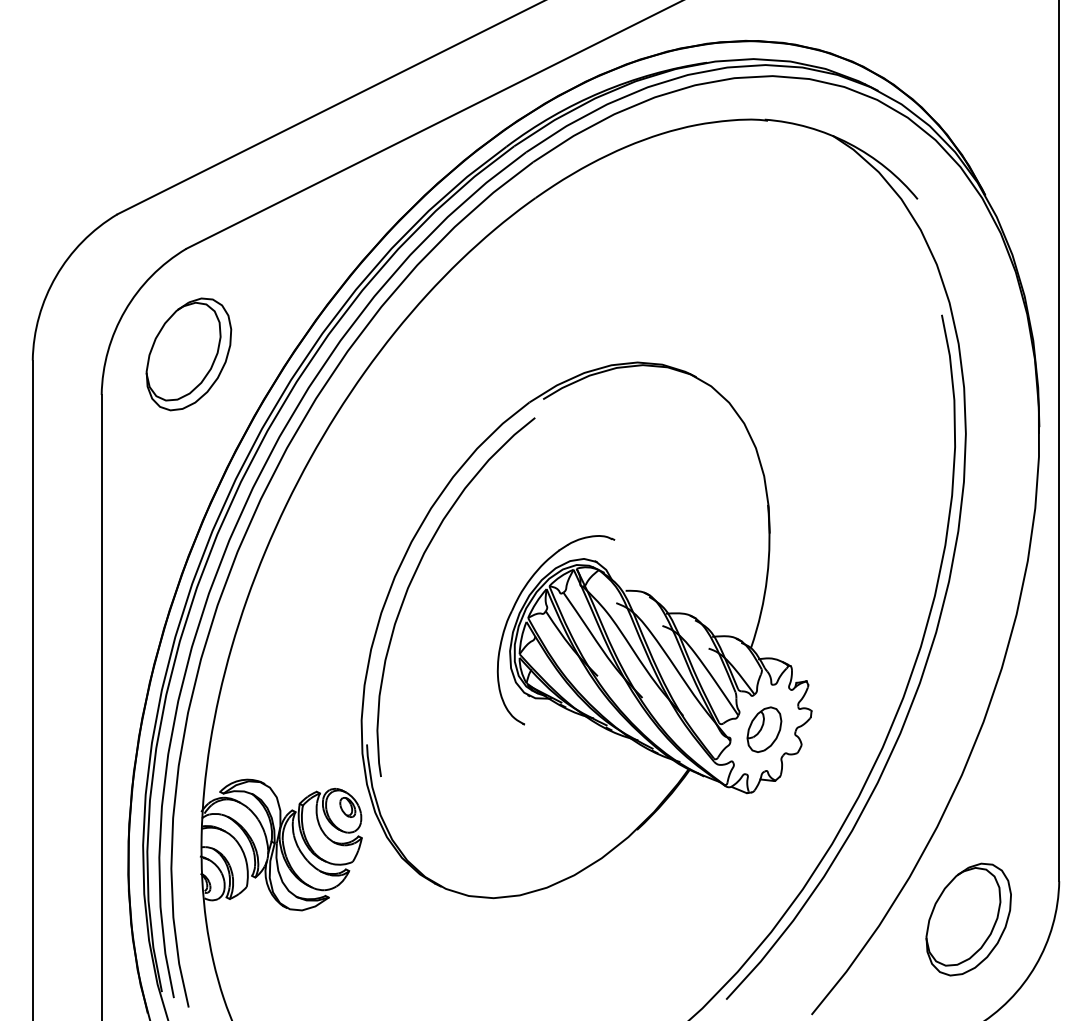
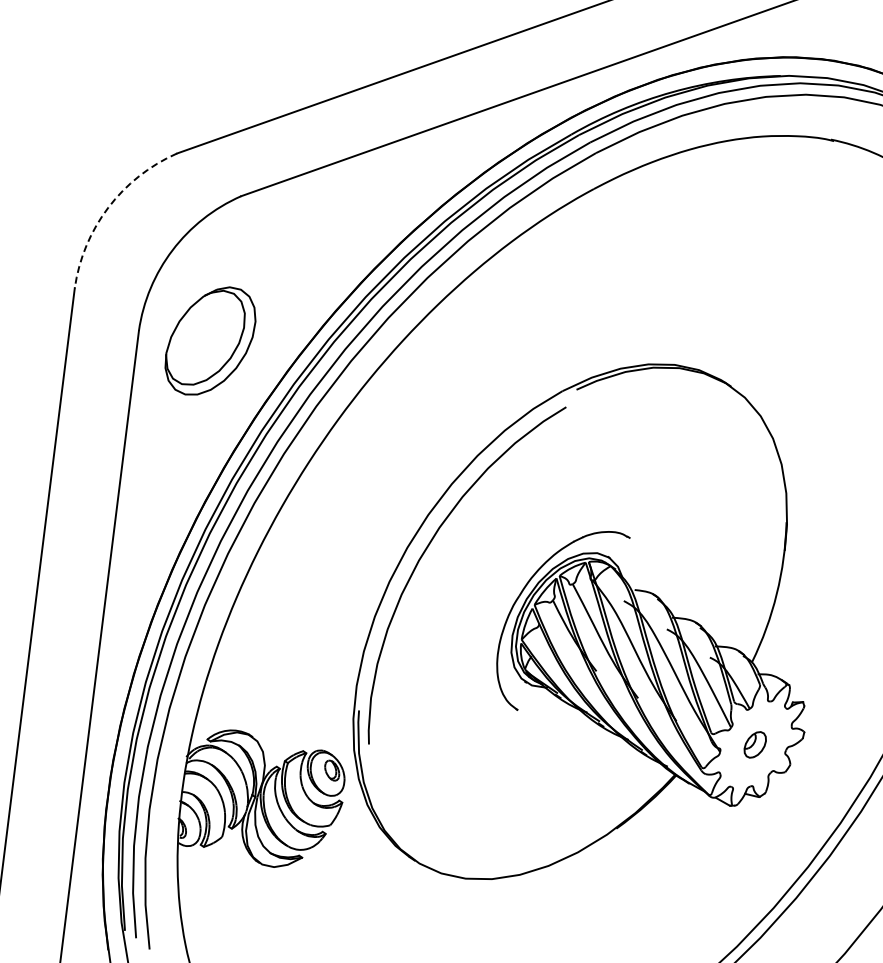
arc: (56, 276) -> (108, 207), solid -> dashed
part: (188, 354) -> (210, 341), moved
part: (764, 729) -> (755, 744), size x0.6

